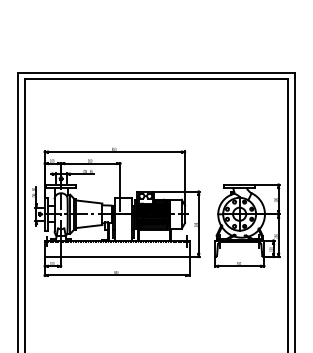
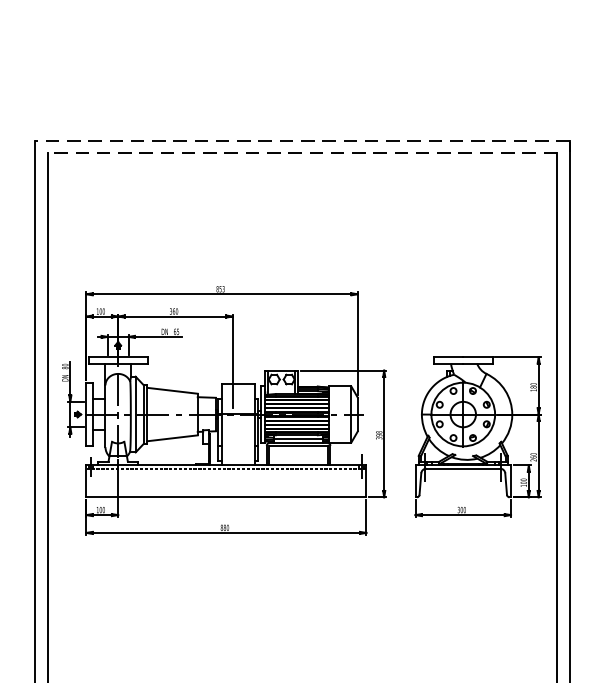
line: (156, 72) -> (302, 140), solid -> dashed
line: (156, 79) -> (302, 153), solid -> dashed

